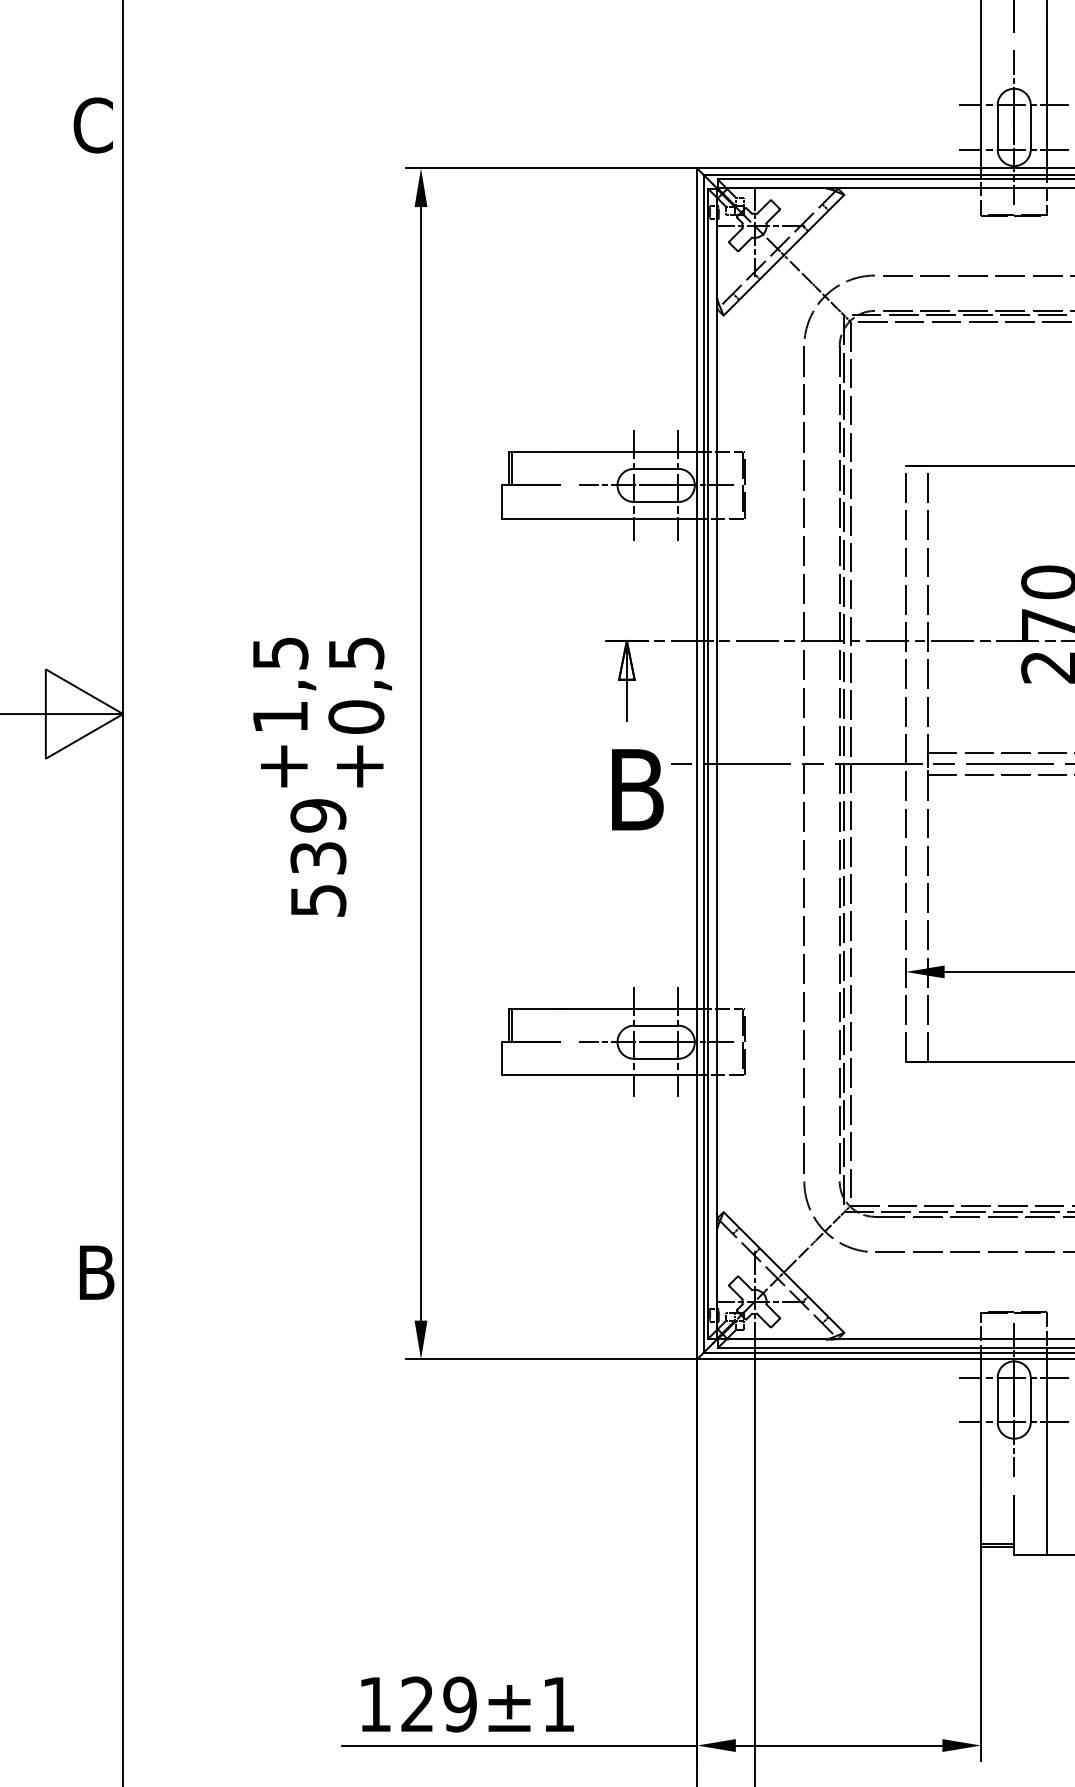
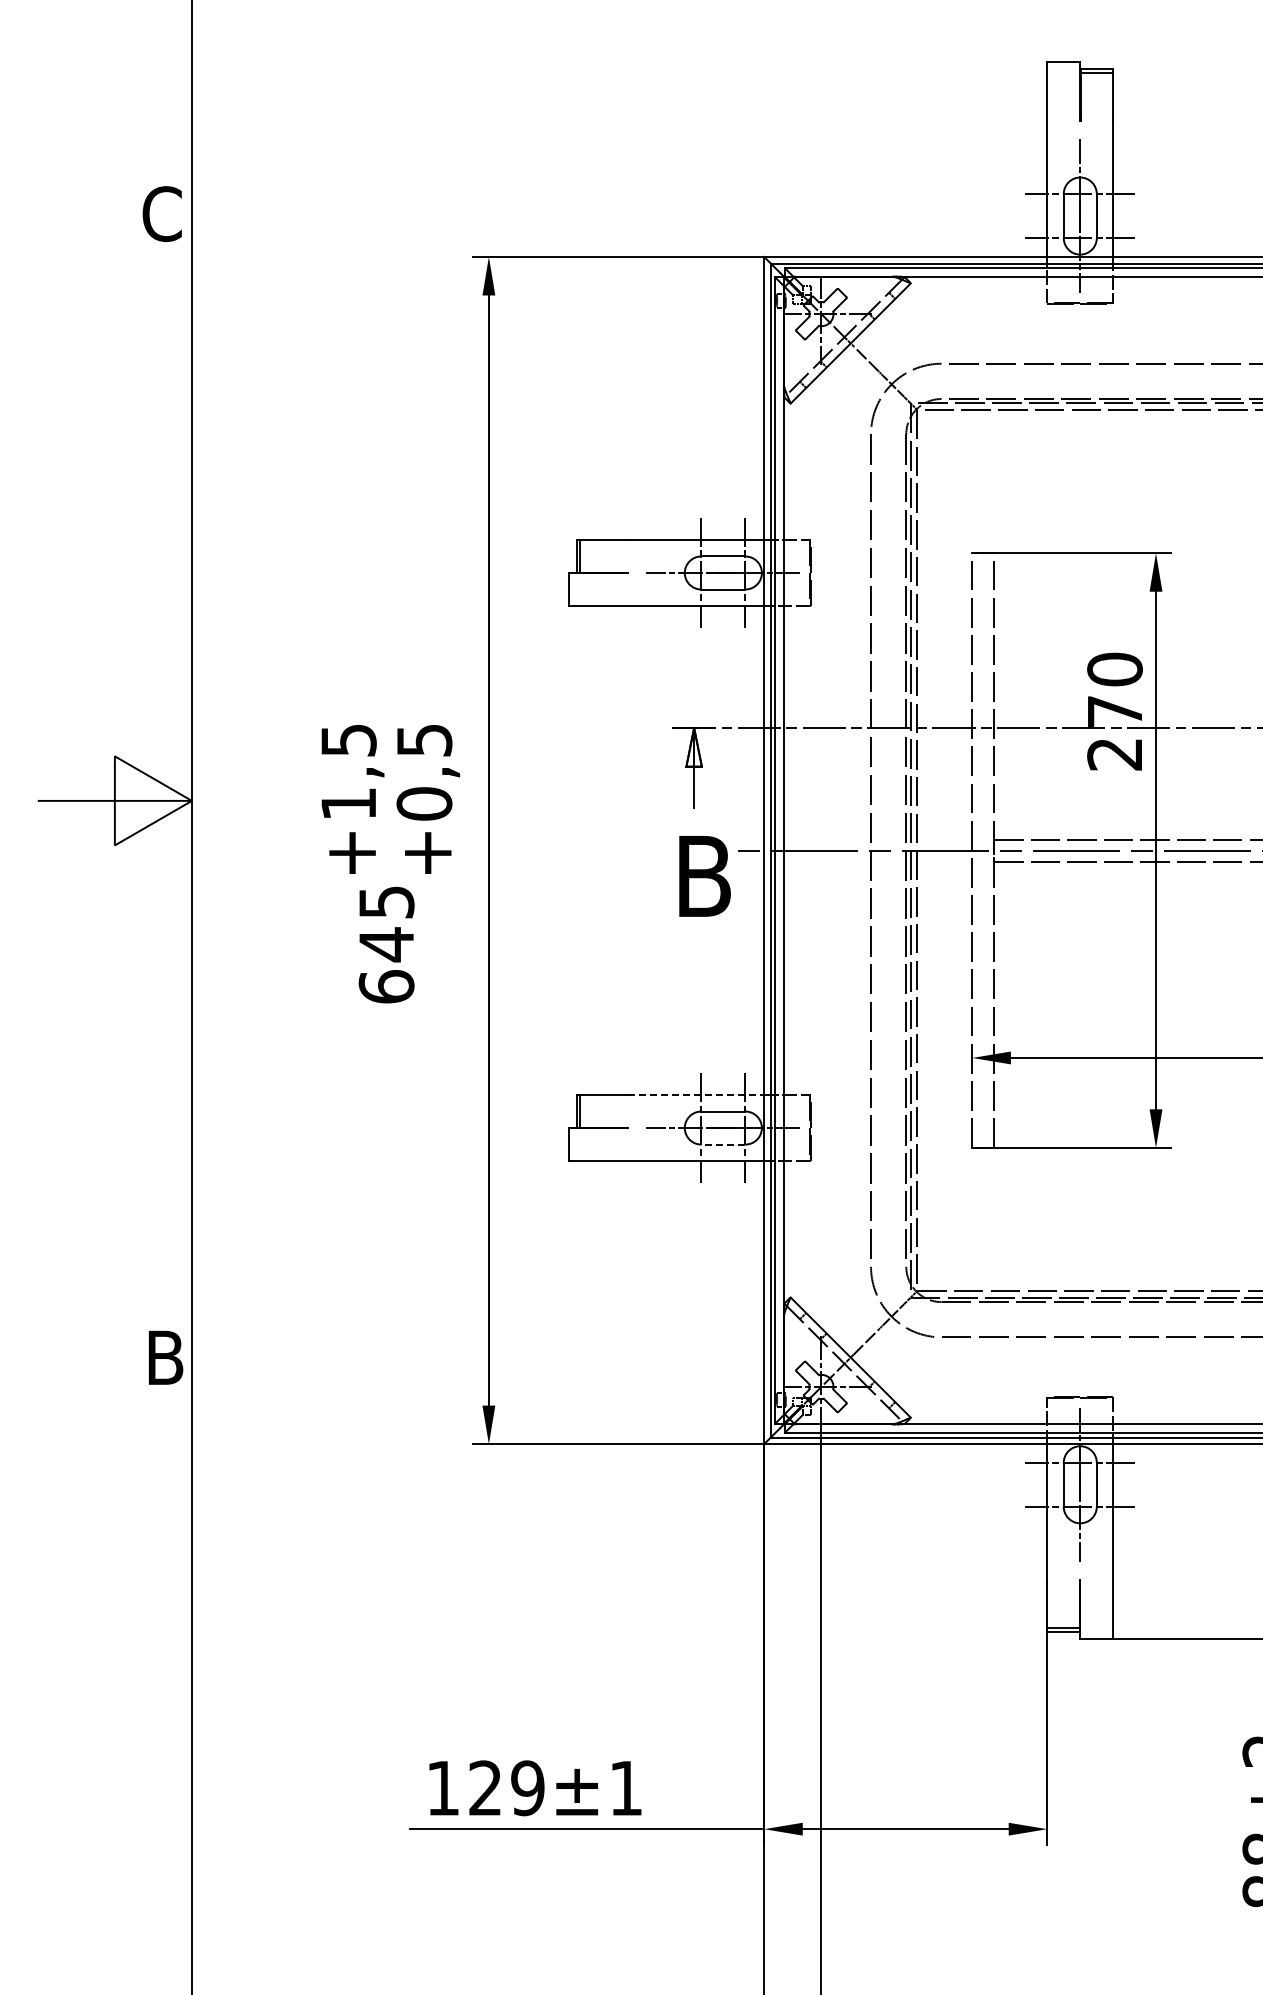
text: (318, 858) -> (386, 944), 539 -> 645
line: (629, 1009) -> (696, 1095), solid -> dashed
line: (655, 1058) -> (722, 1144), solid -> dashed

